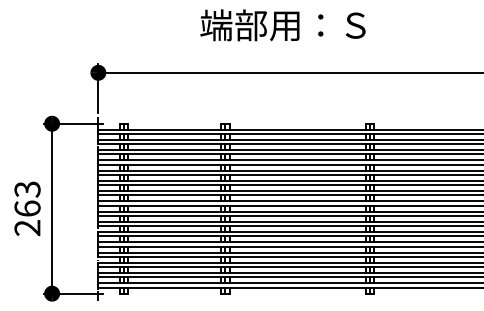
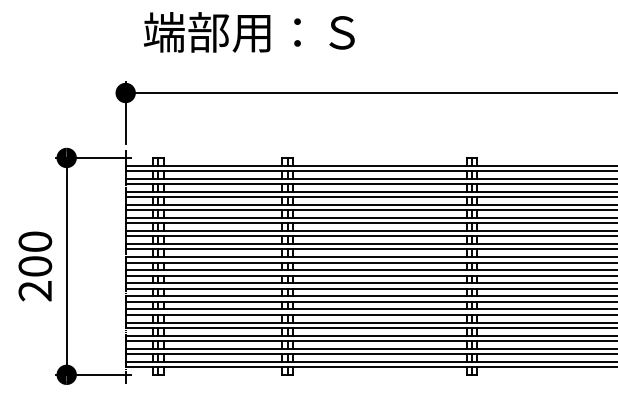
text: (283, 25) -> (249, 32), moved
text: (27, 198) -> (35, 253), 263 -> 200

